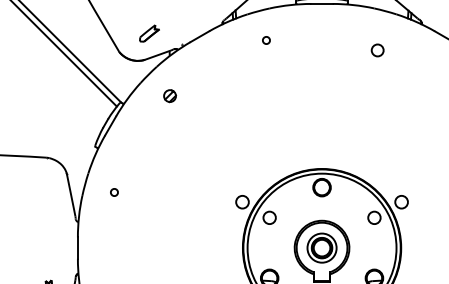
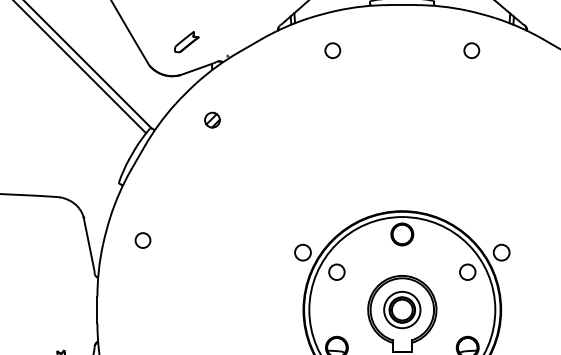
circle: (266, 40) -> (332, 50), size x1.67
circle: (377, 50) -> (471, 50), moved
circle: (114, 192) -> (143, 240), size x1.67

